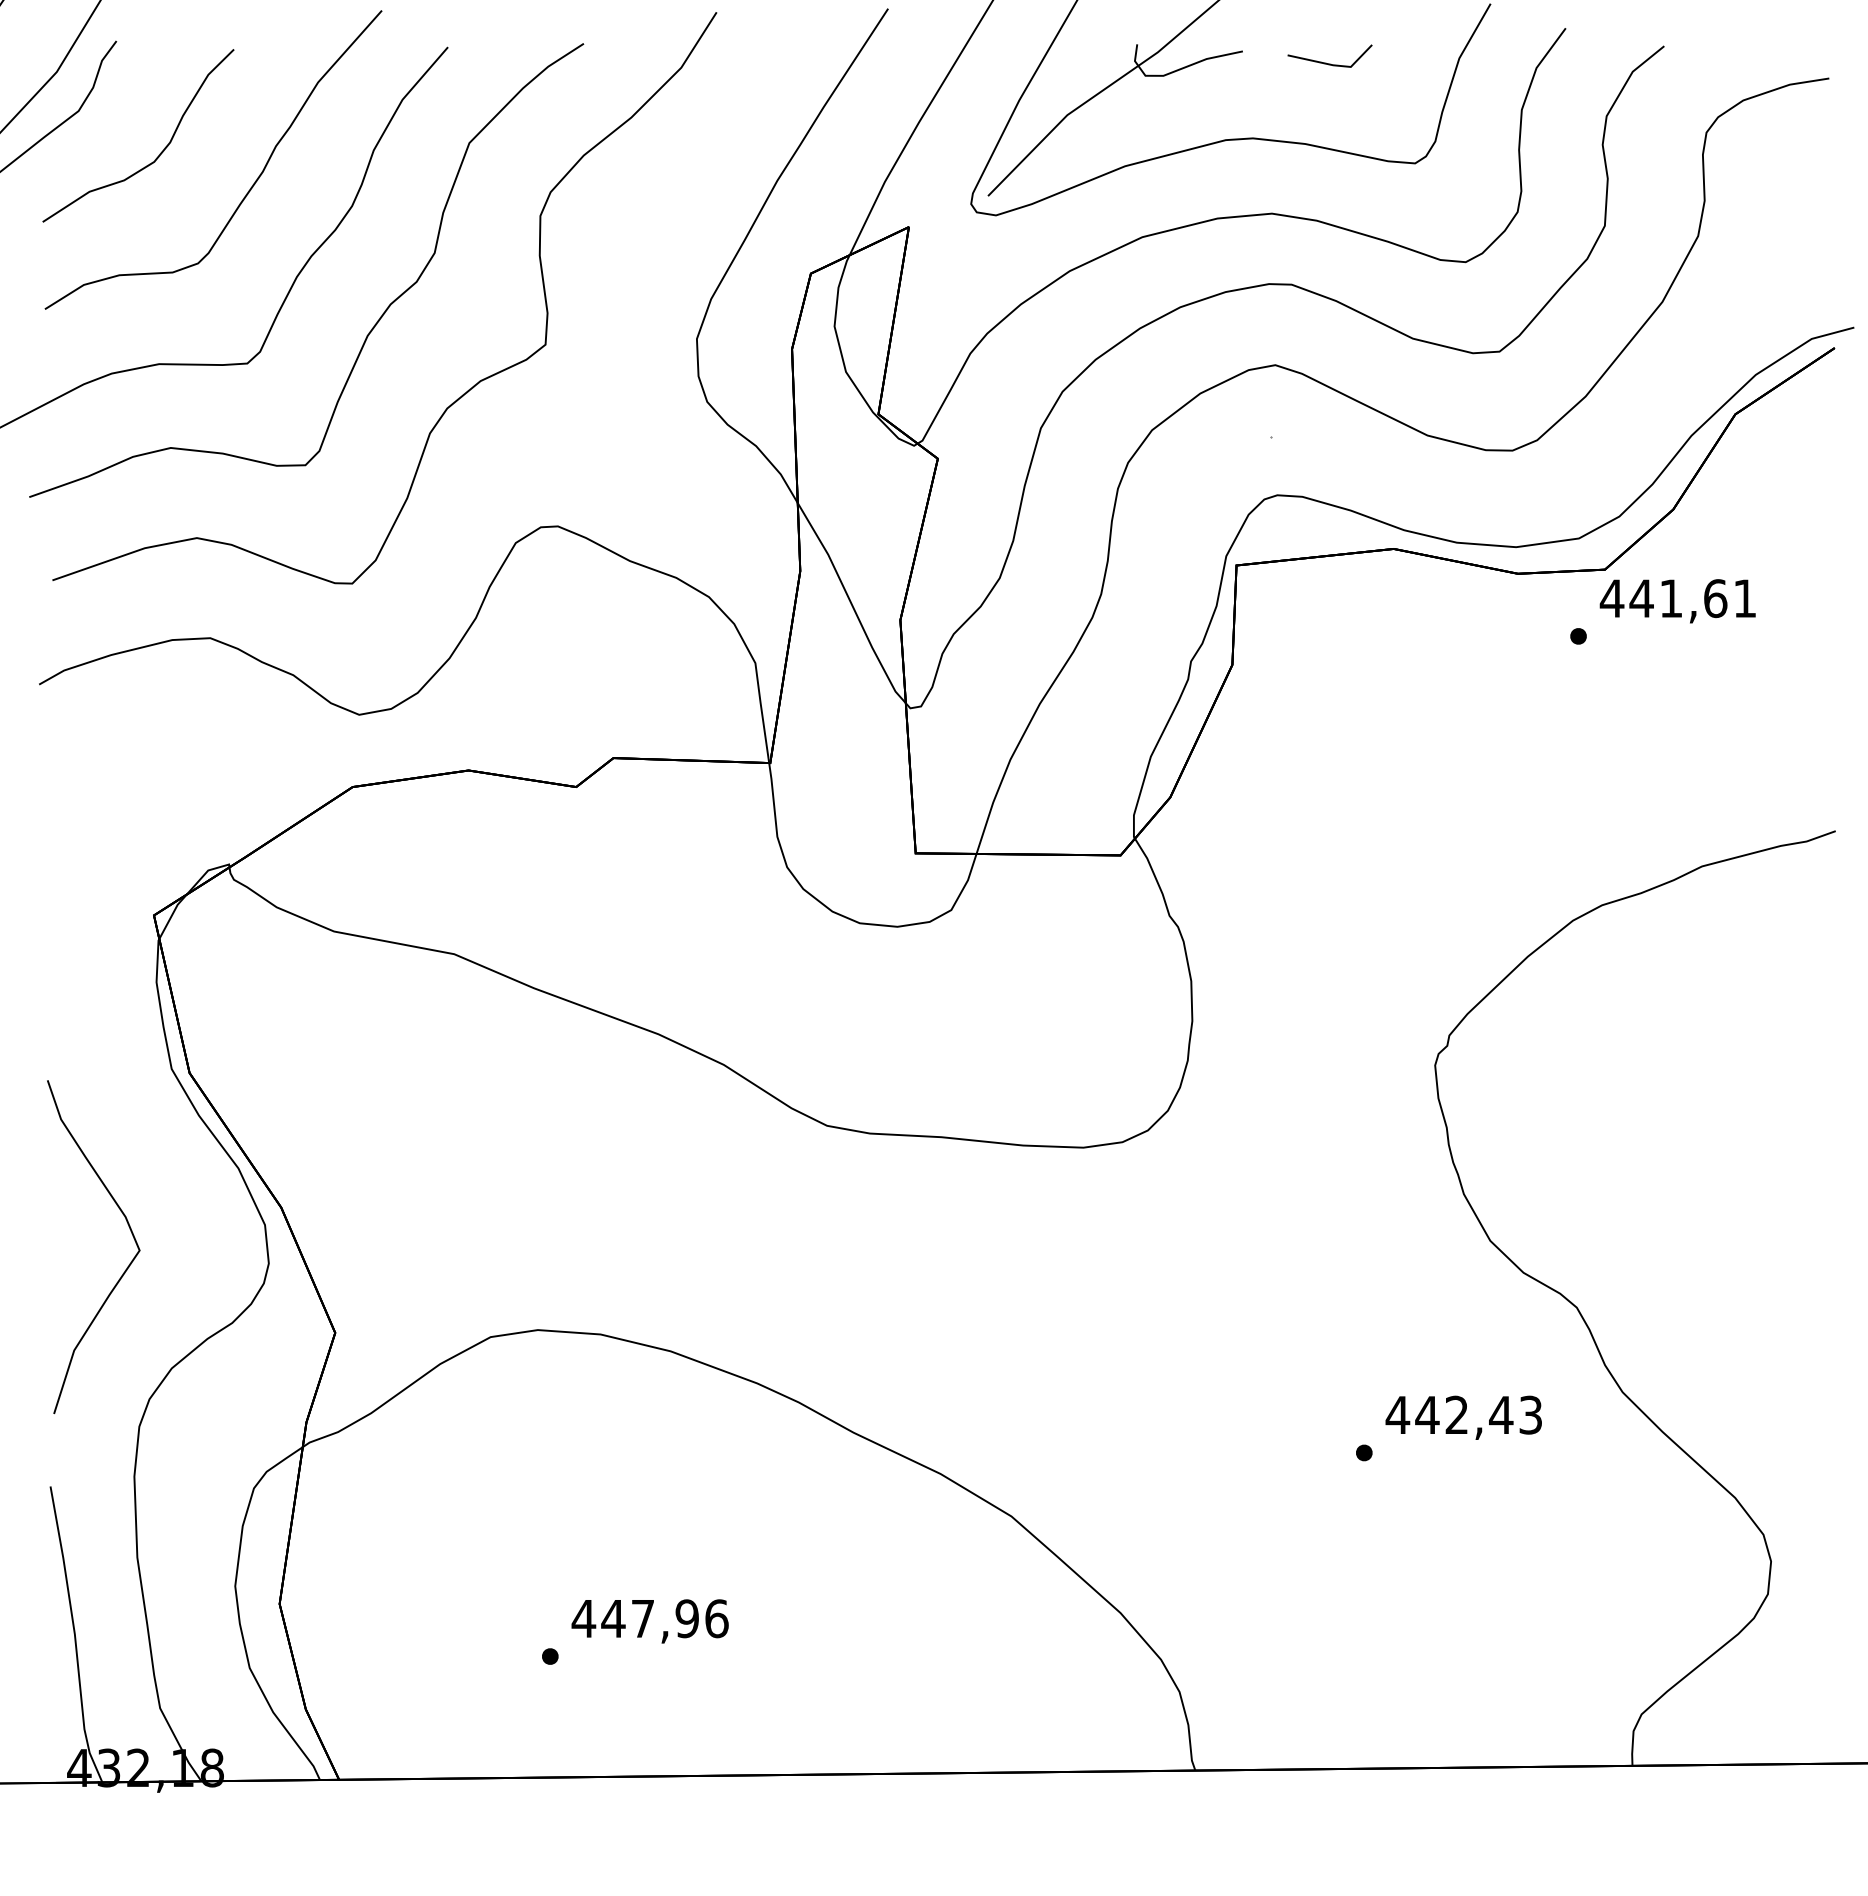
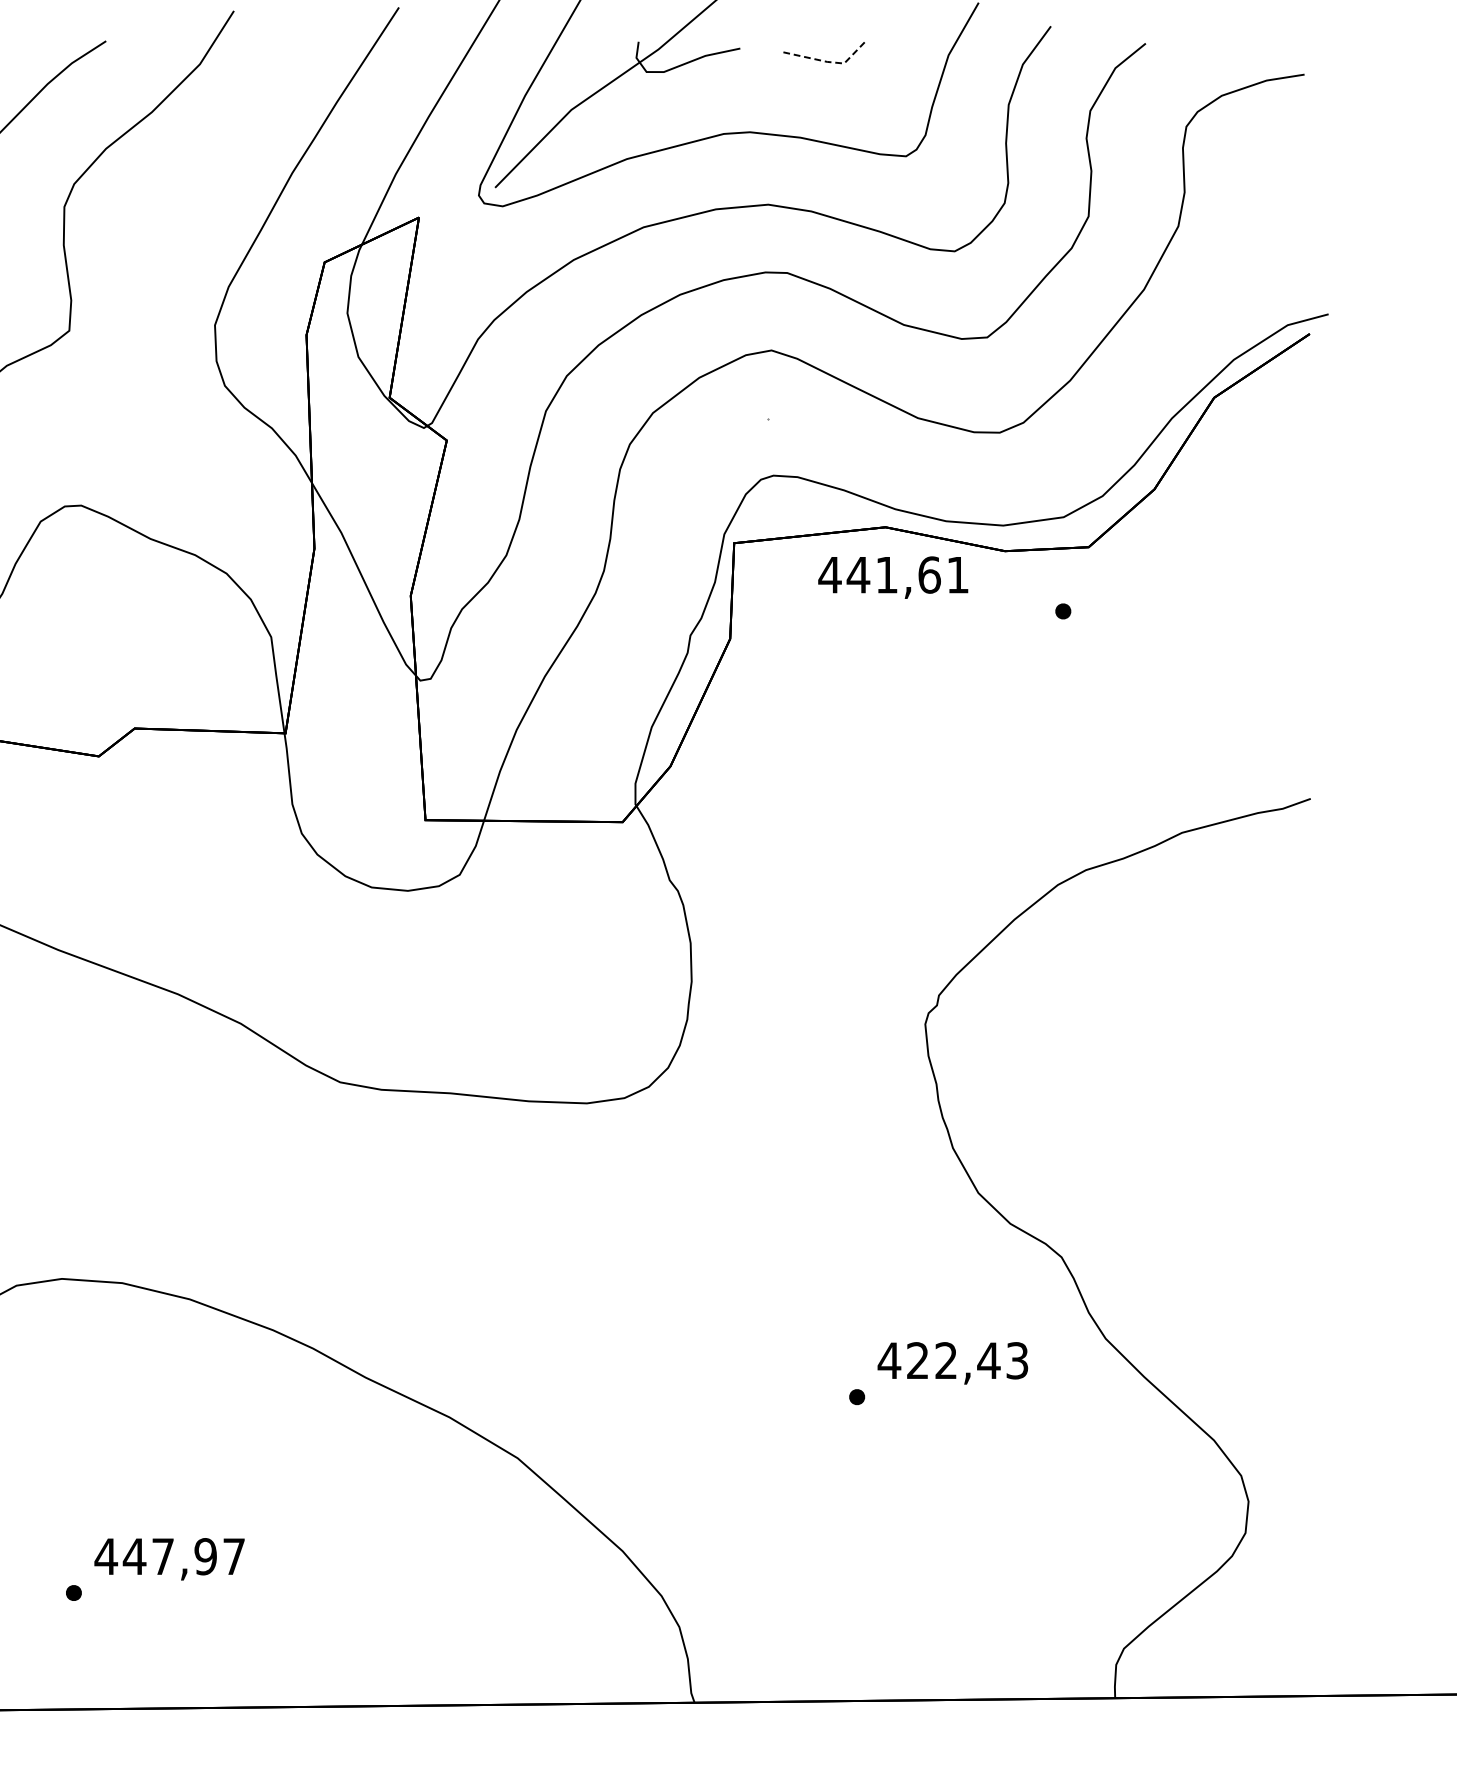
line: (1334, 65) -> (828, 62), solid -> dashed
text: (1677, 601) -> (892, 577), moved
text: (1427, 1414) -> (917, 1360), 442,43 -> 422,43
text: (716, 1618) -> (233, 1556), 447,96 -> 447,97

